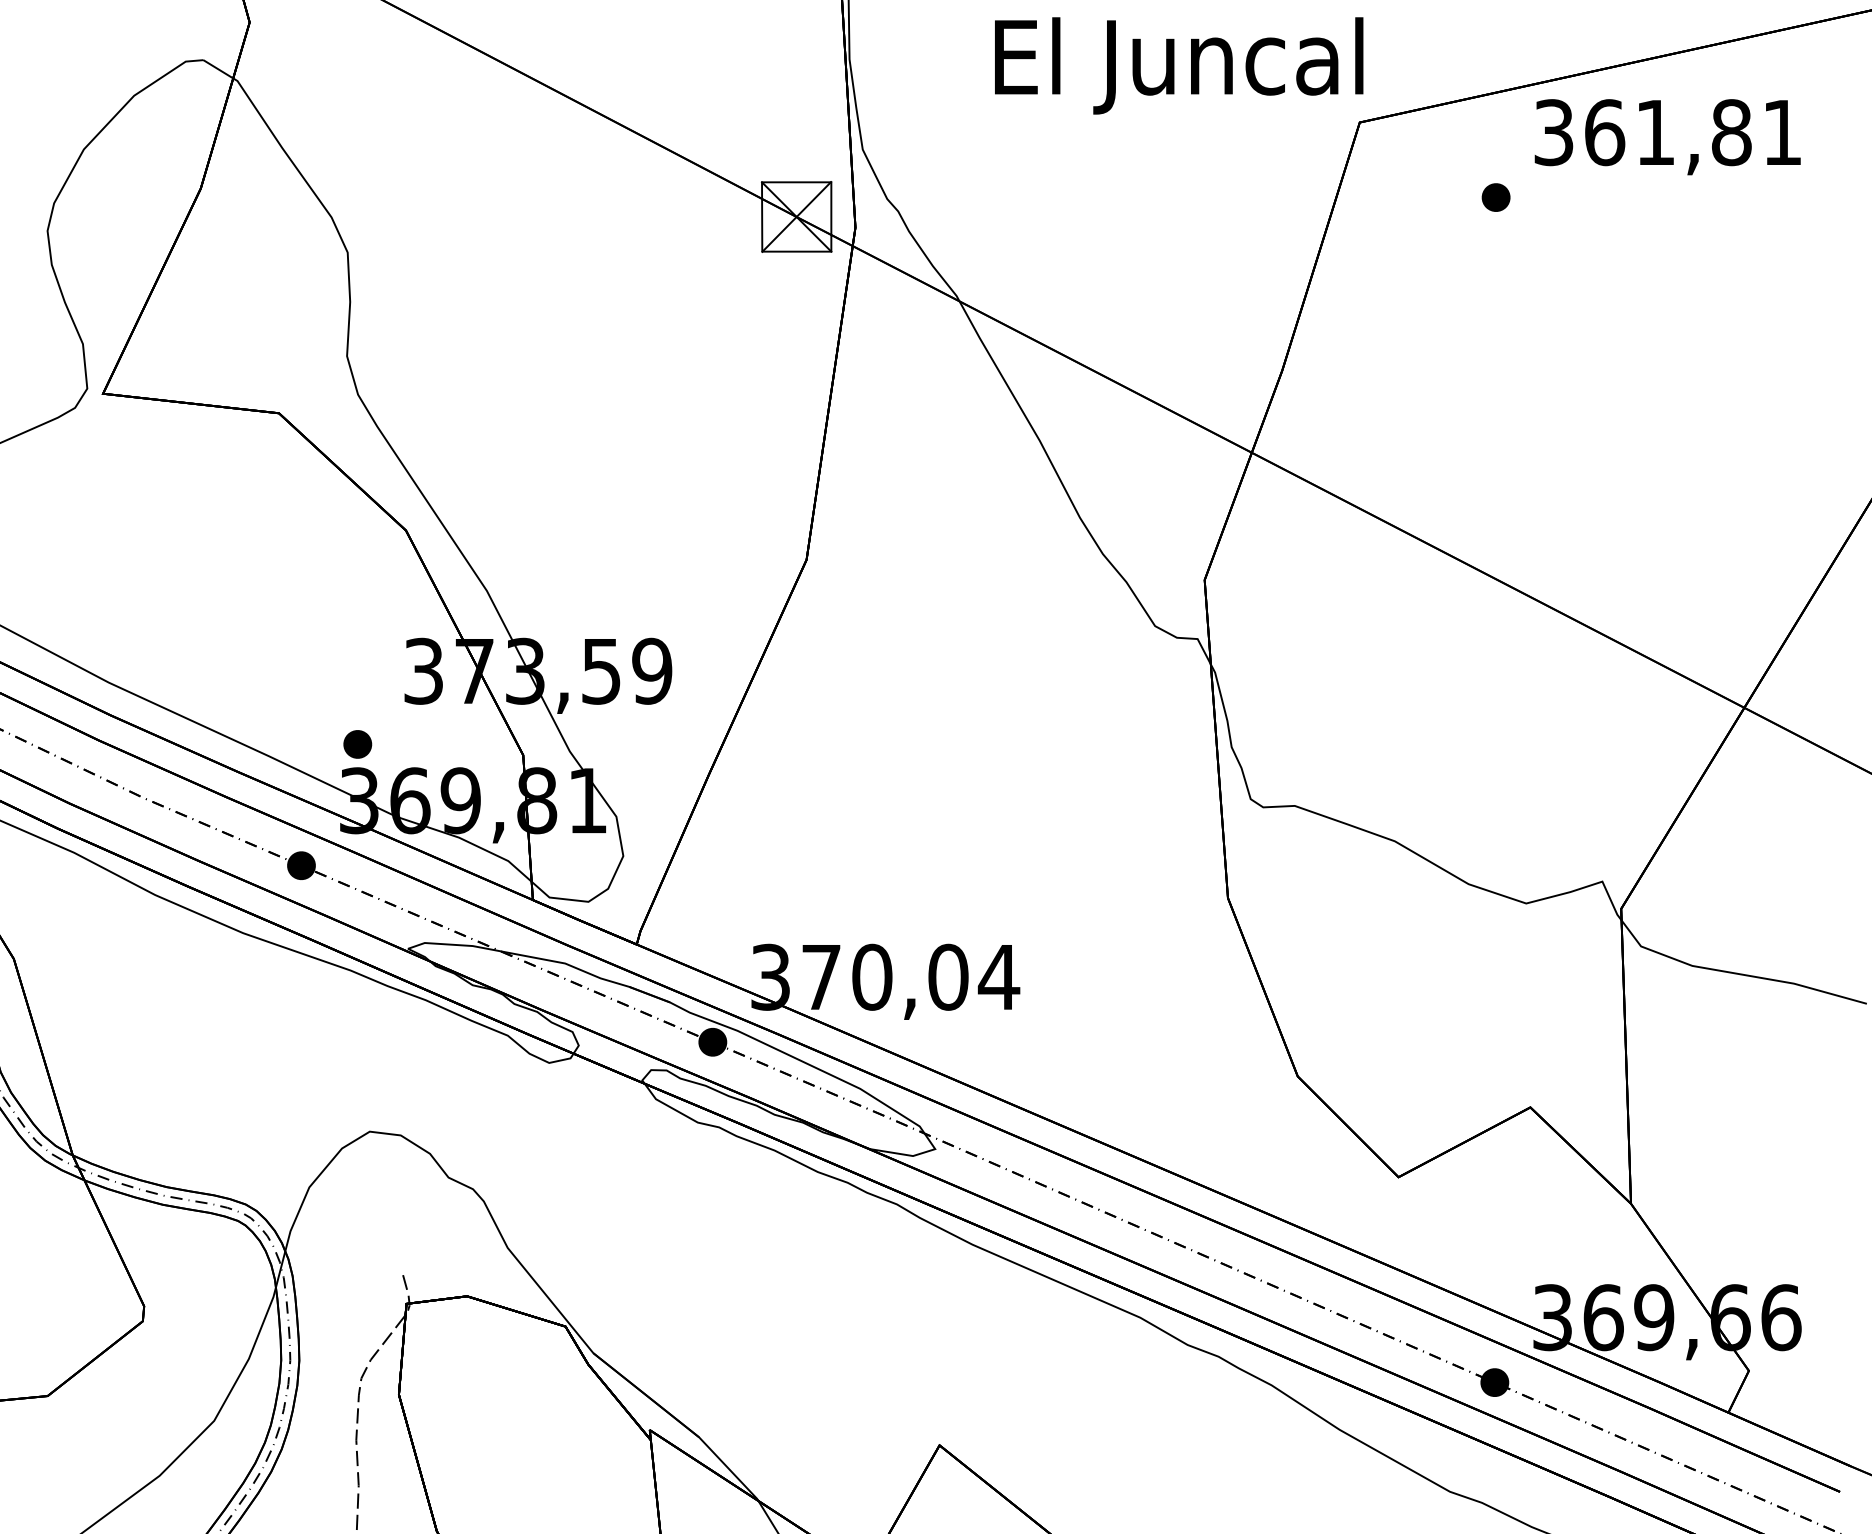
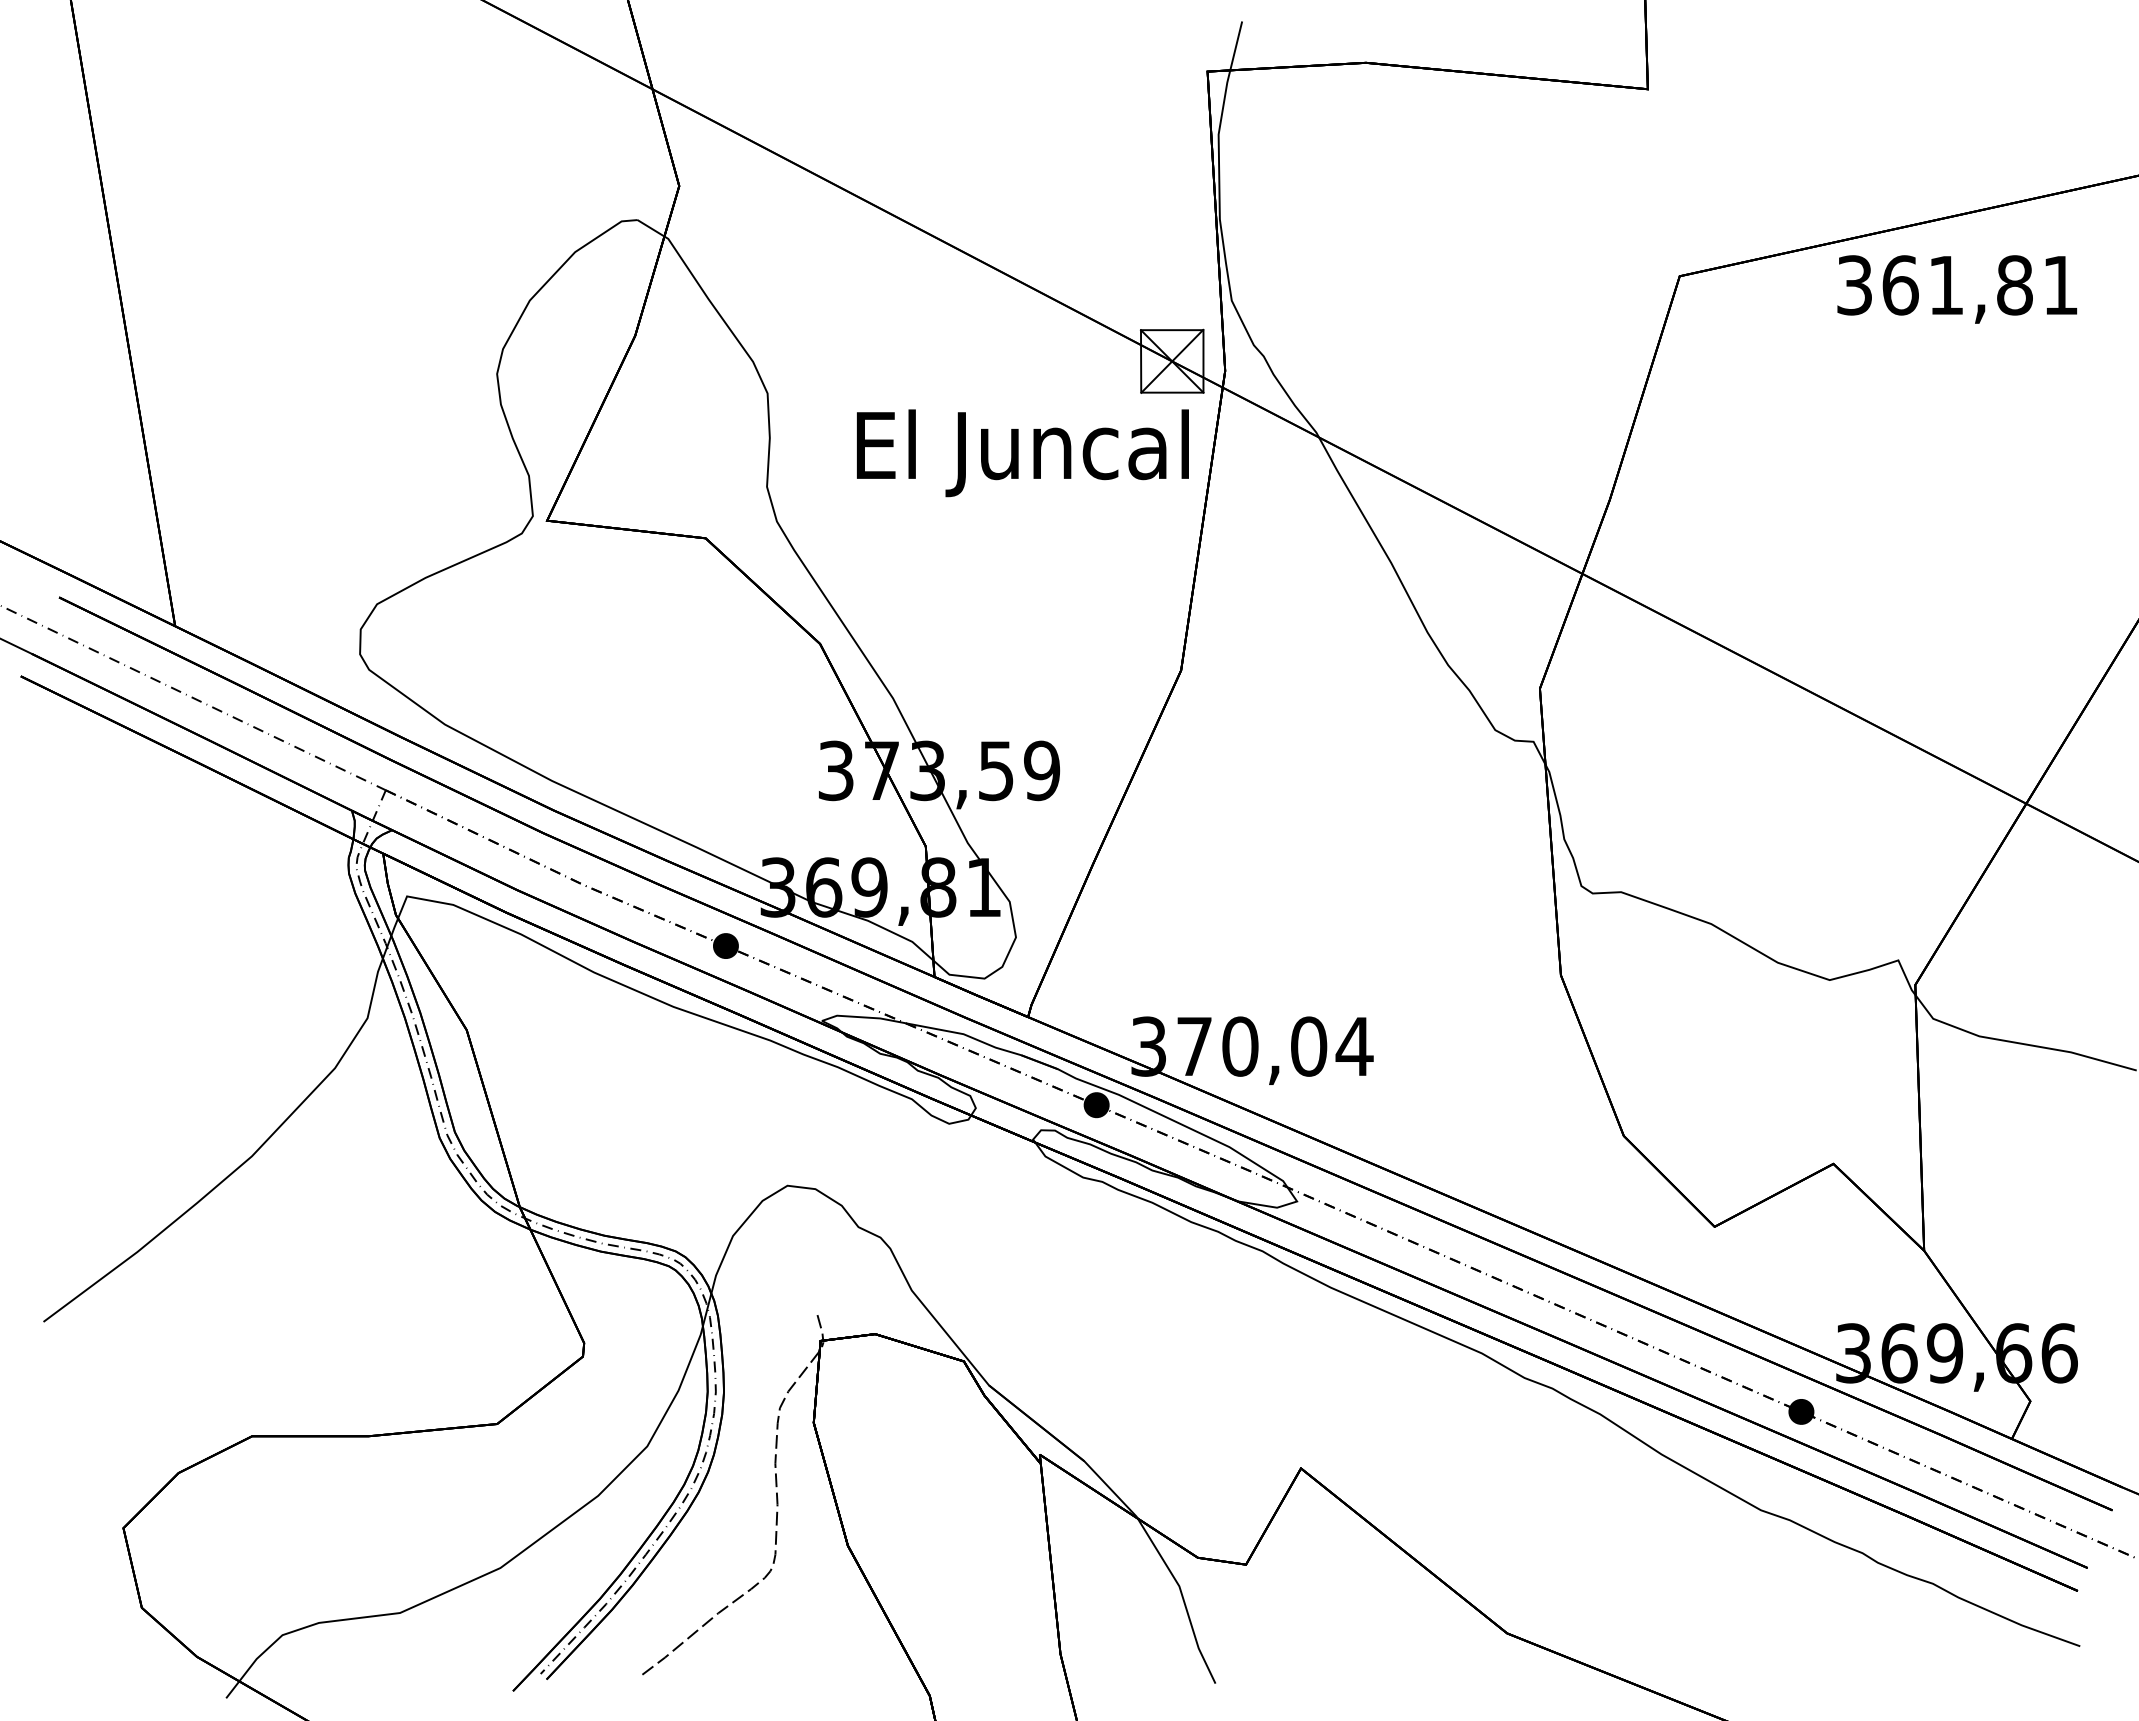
text: (1178, 66) -> (1022, 453), moved
part: (1496, 197) -> (1802, 343), removed
part: (357, 744) -> (776, 836), removed

